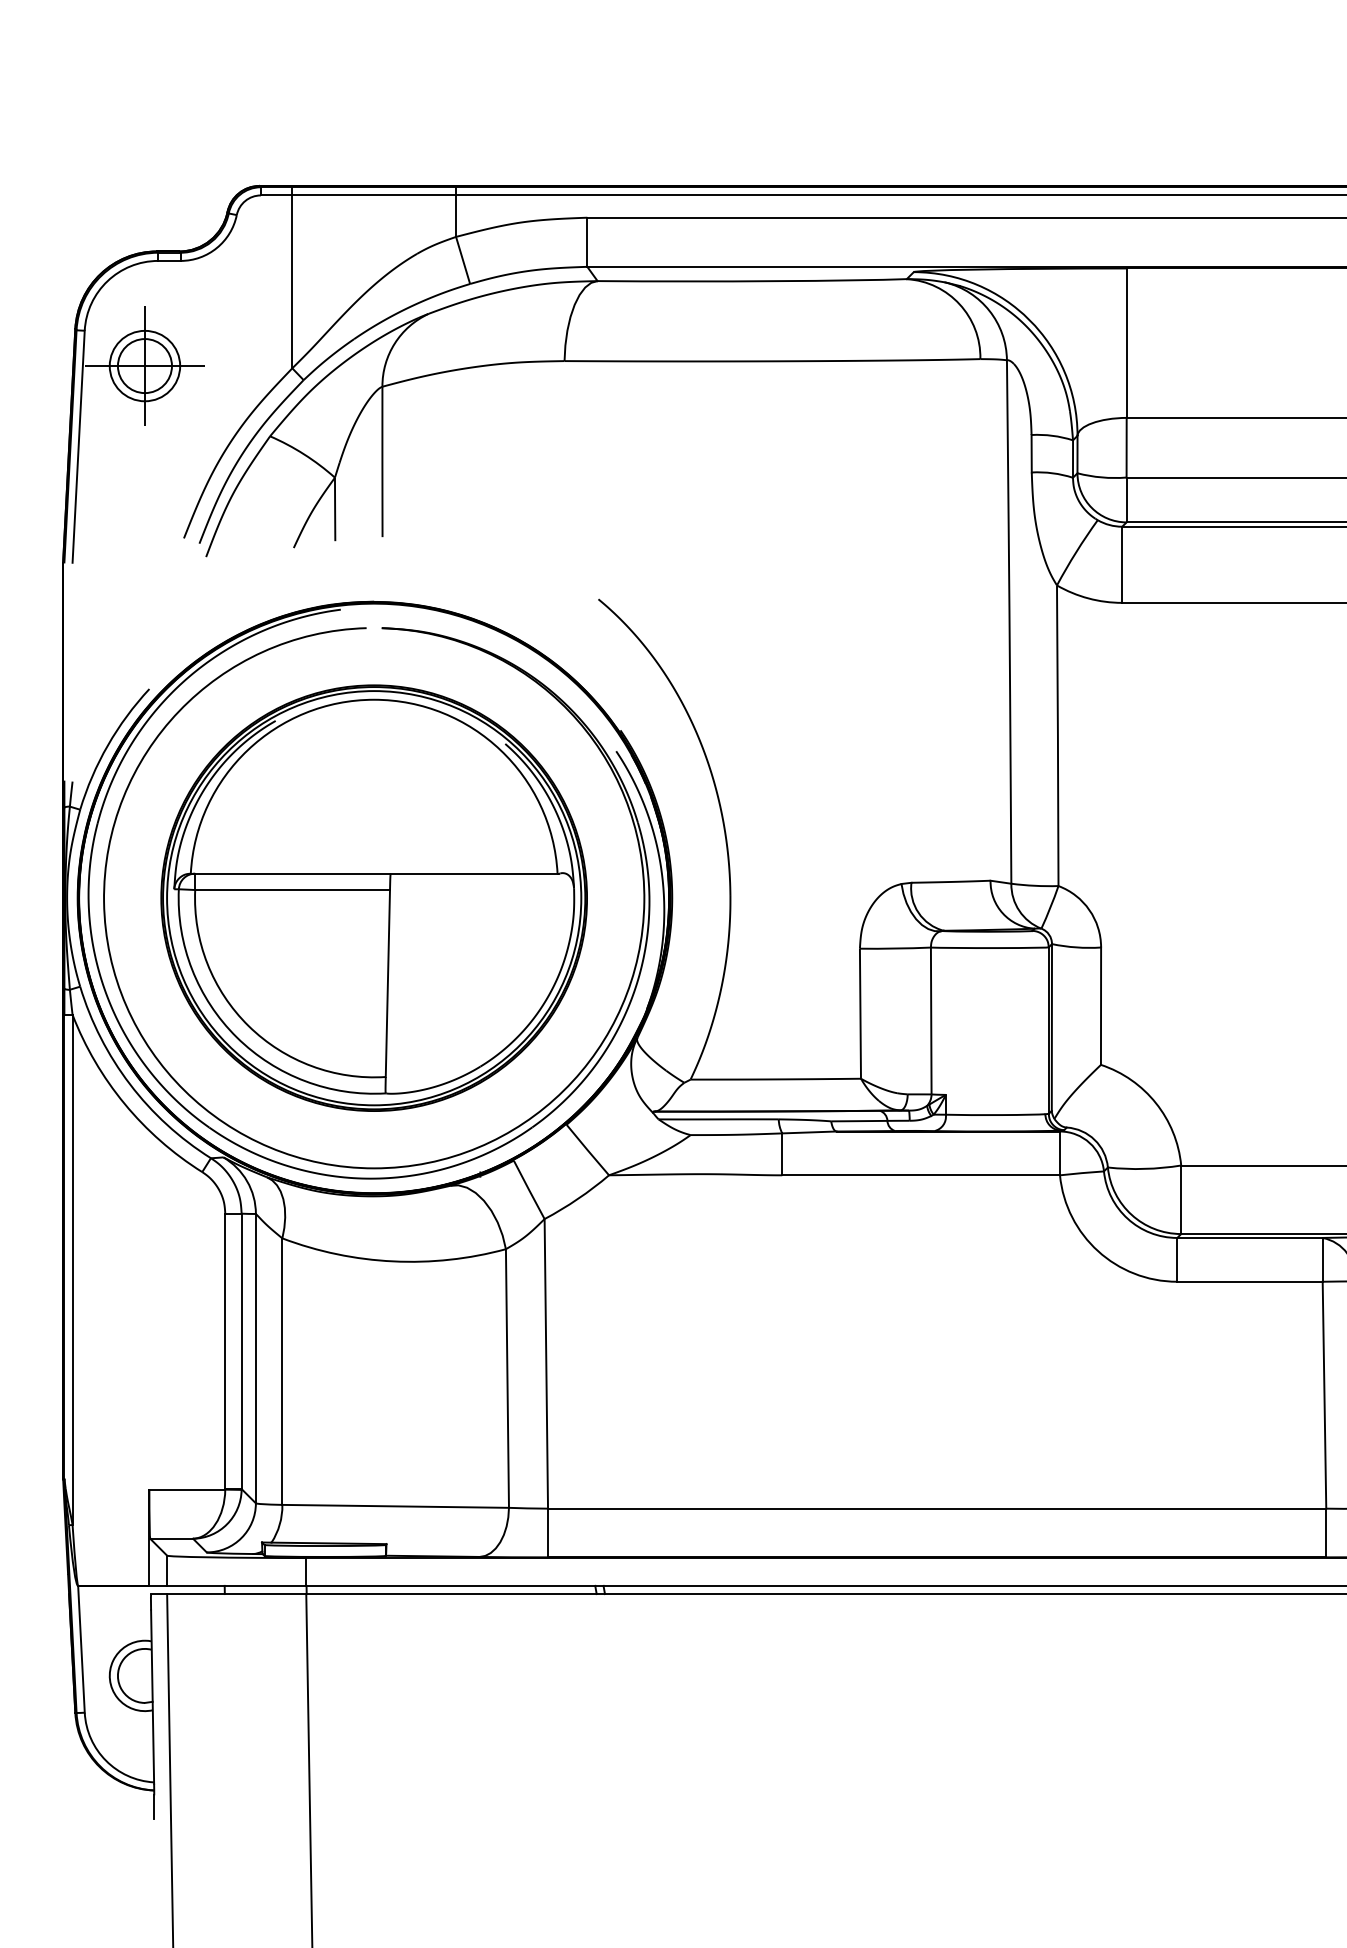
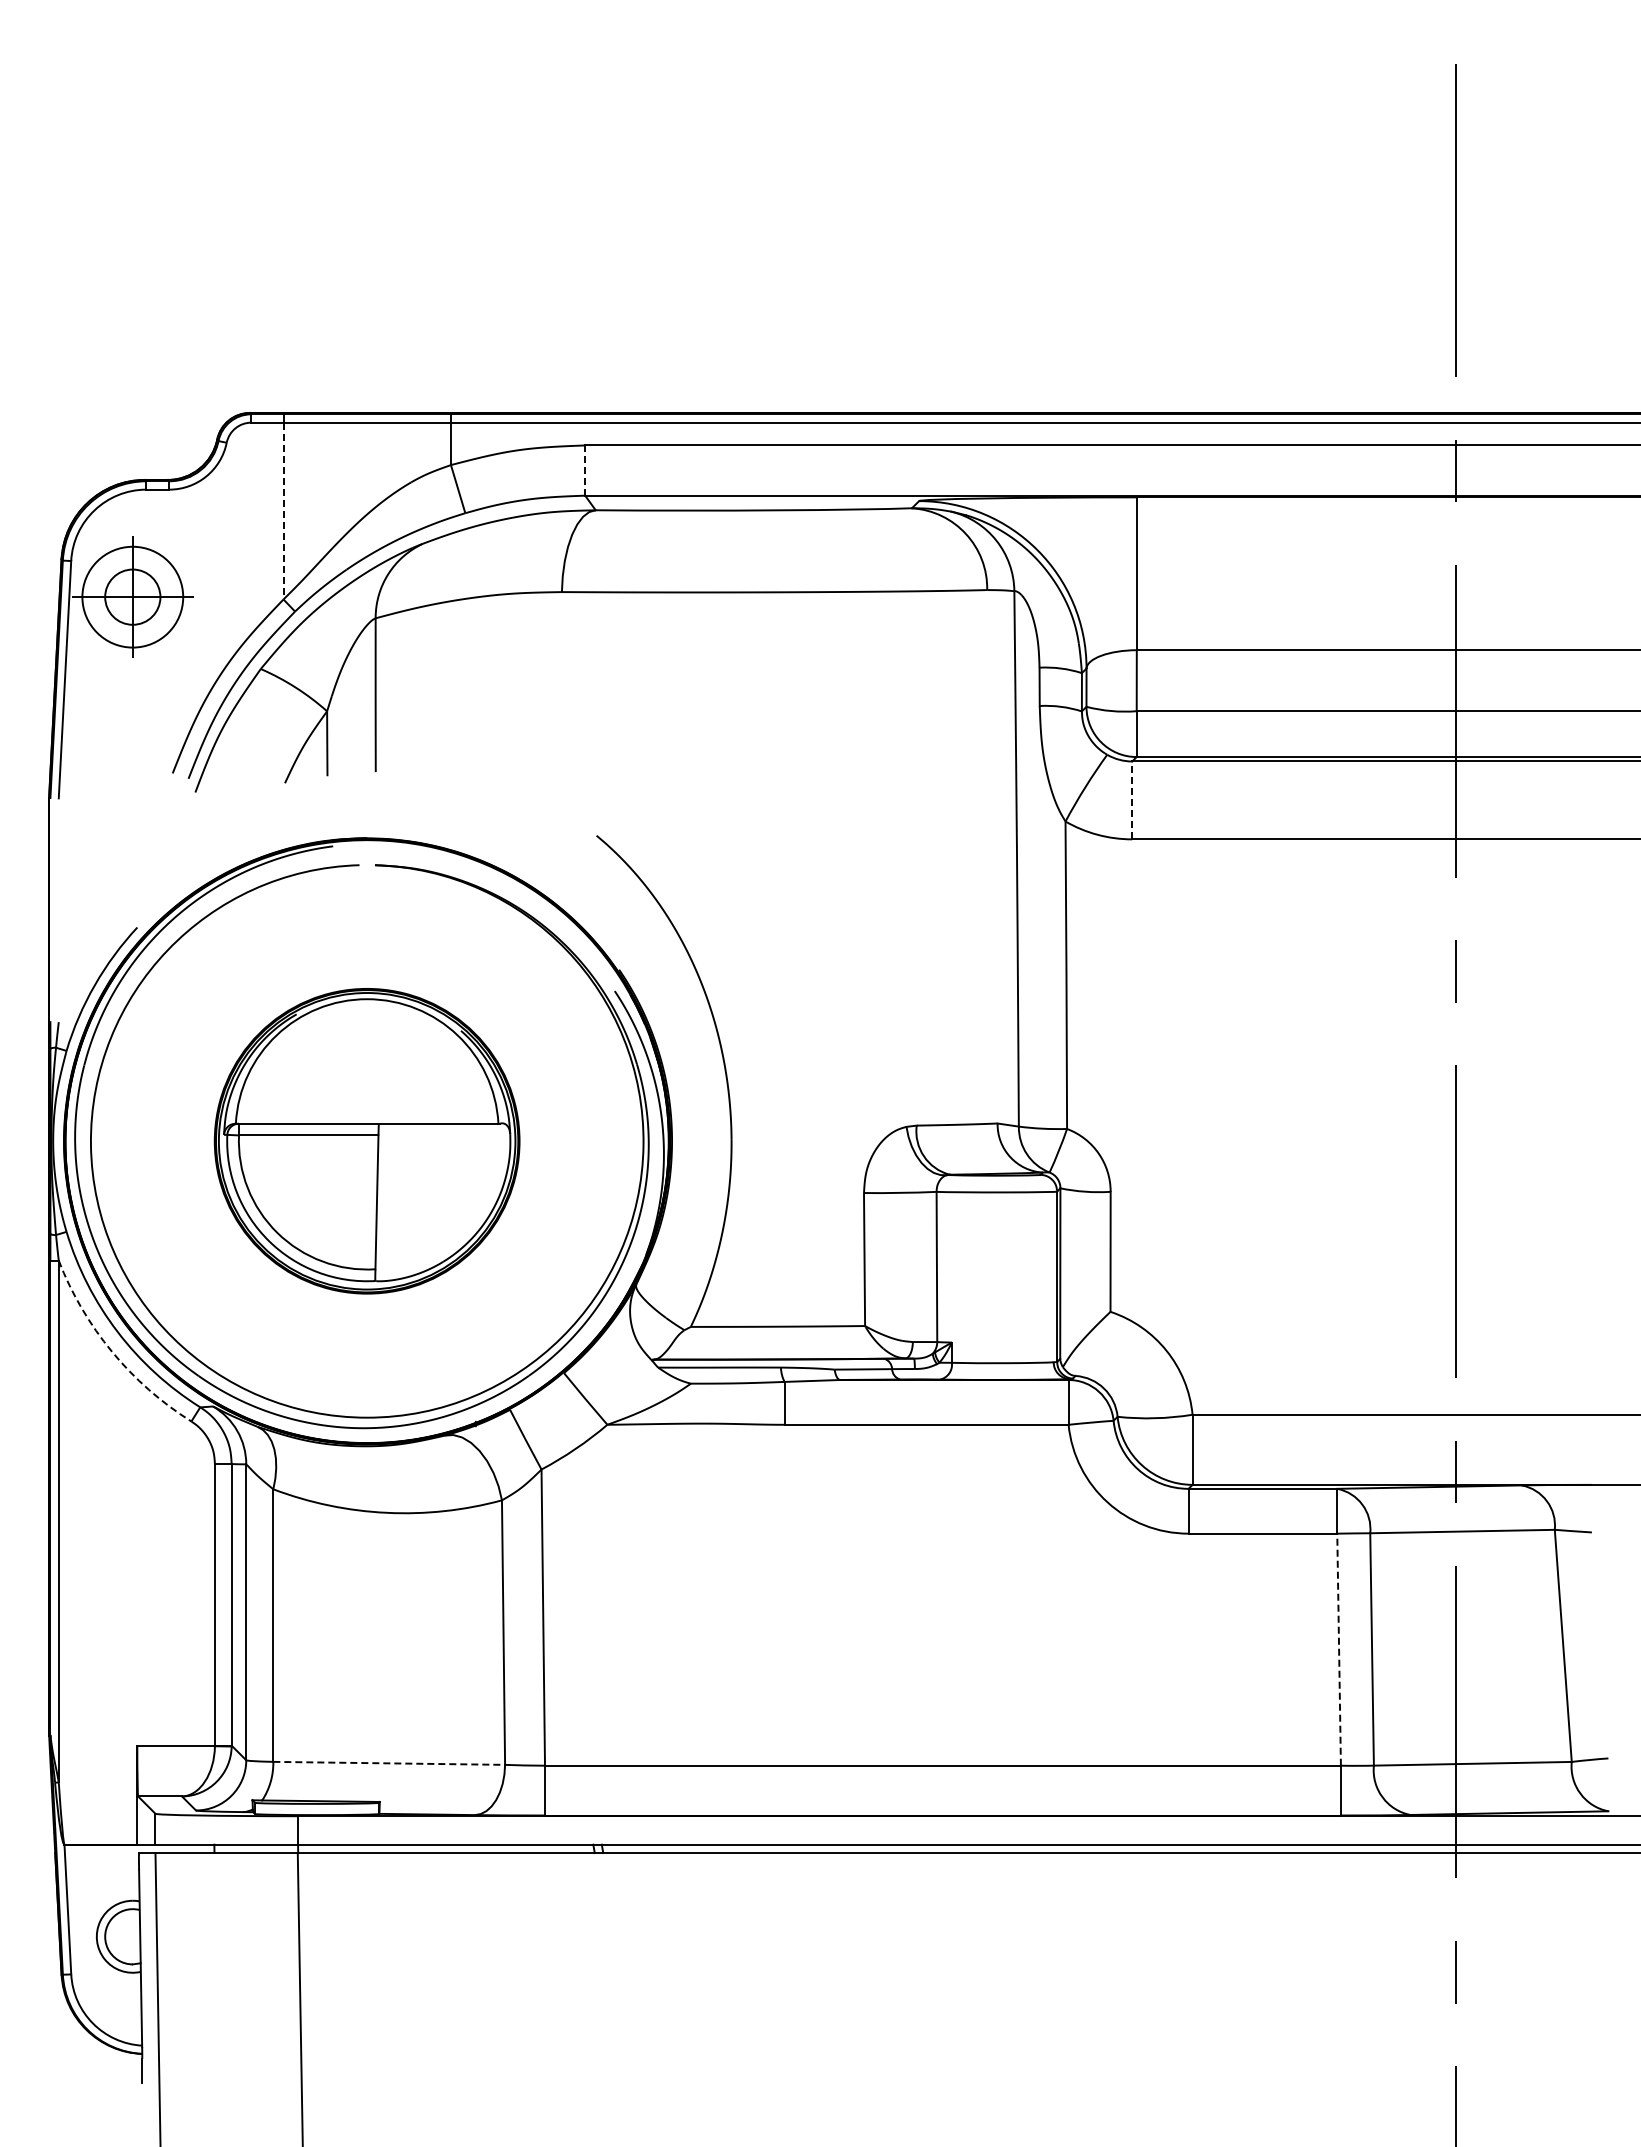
line: (587, 242) -> (585, 470), solid -> dashed
line: (292, 282) -> (283, 511), solid -> dashed
circle: (144, 366) -> (132, 597), size x1.4
line: (1122, 564) -> (1132, 800), solid -> dashed
part: (373, 897) -> (366, 1140), size x0.7
arc: (125, 1103) -> (112, 1351), solid -> dashed
line: (1324, 1395) -> (1339, 1649), solid -> dashed
line: (395, 1506) -> (389, 1763), solid -> dashed

